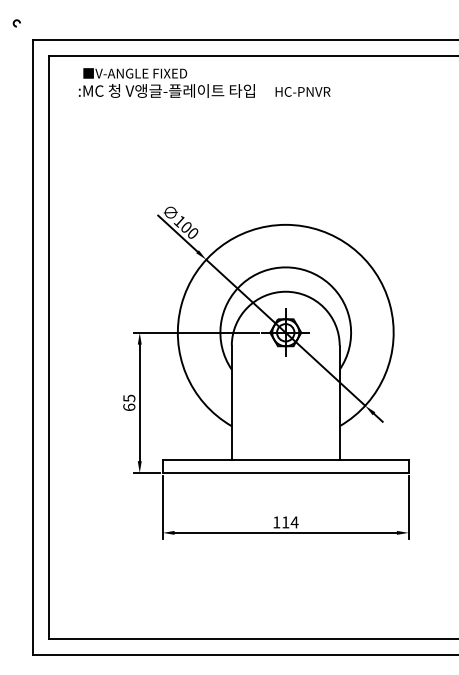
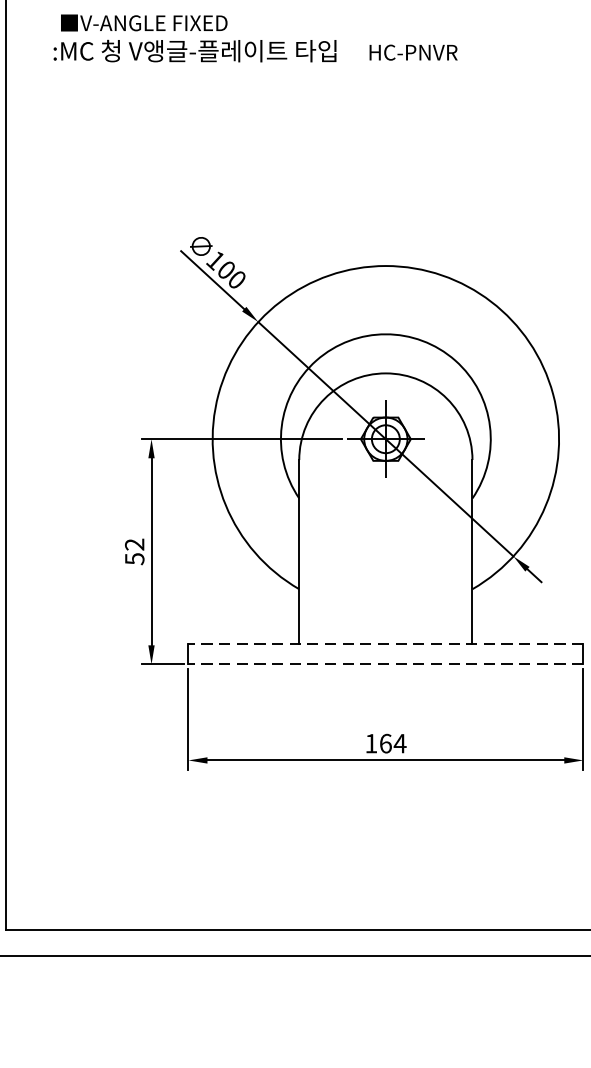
text: (129, 402) -> (135, 551), 65 -> 52
line: (285, 460) -> (385, 644), solid -> dashed
line: (285, 473) -> (385, 665), solid -> dashed
text: (285, 522) -> (385, 743), 114 -> 164

